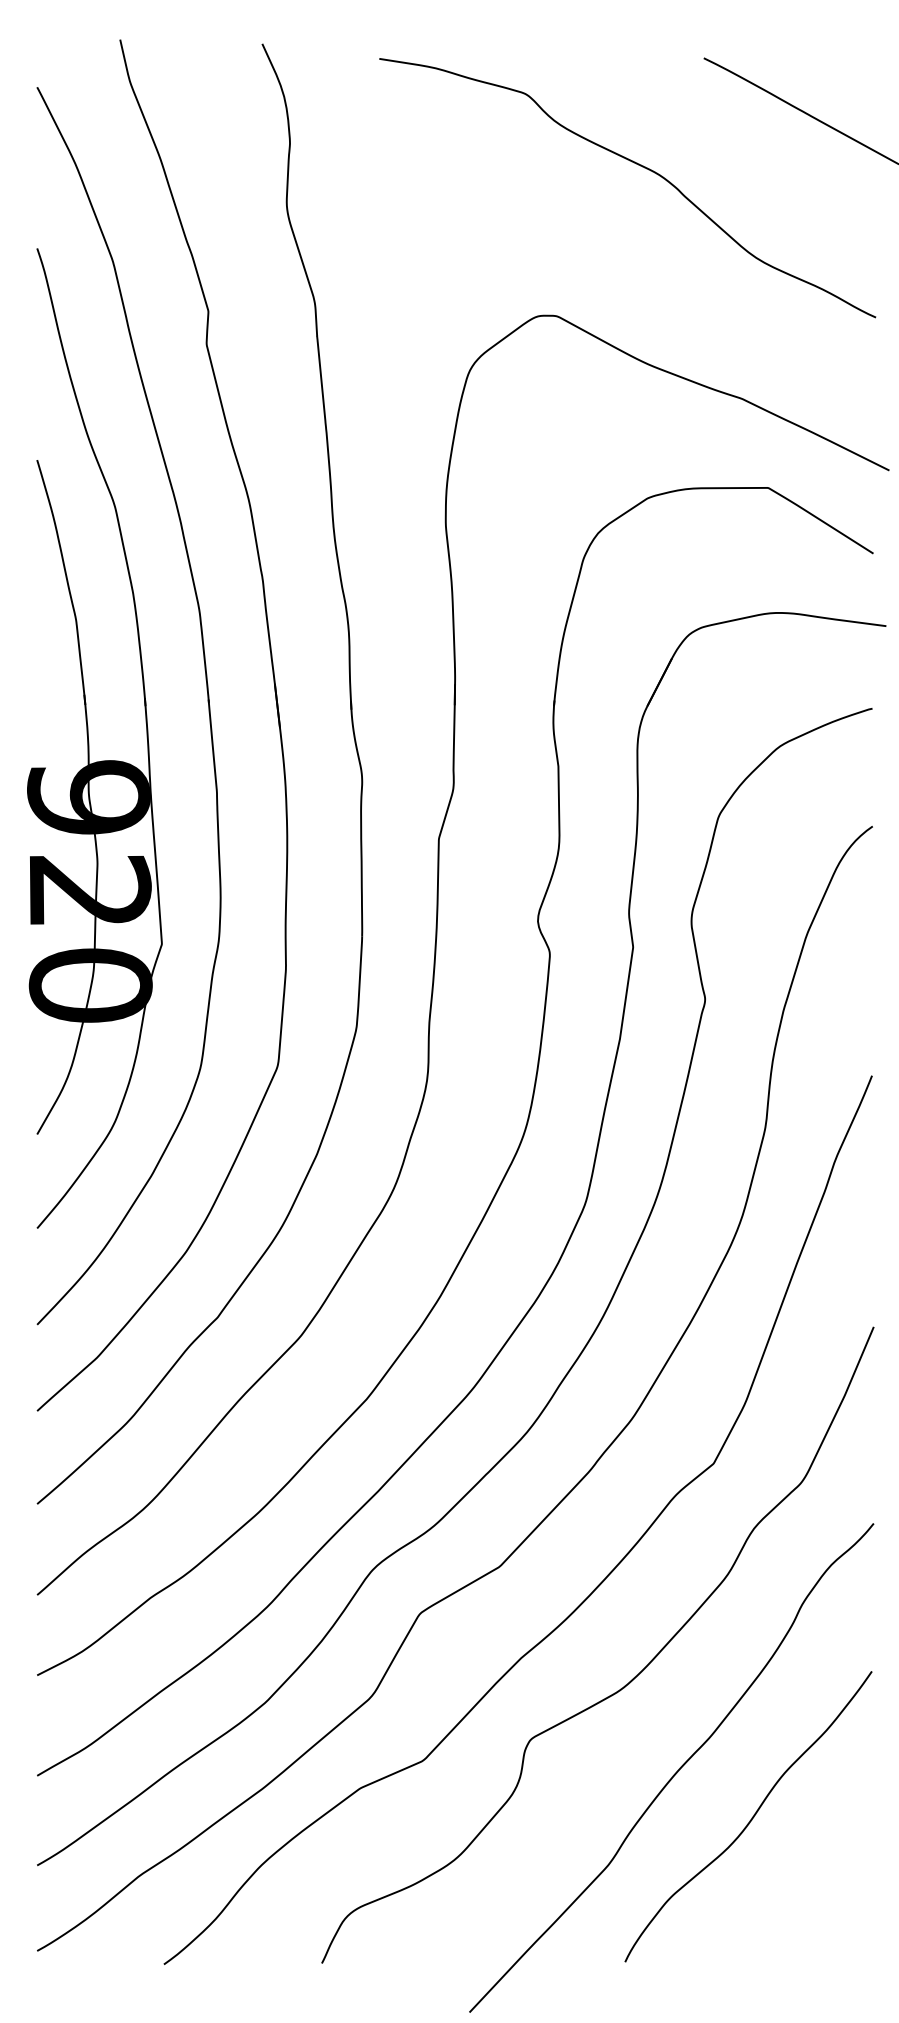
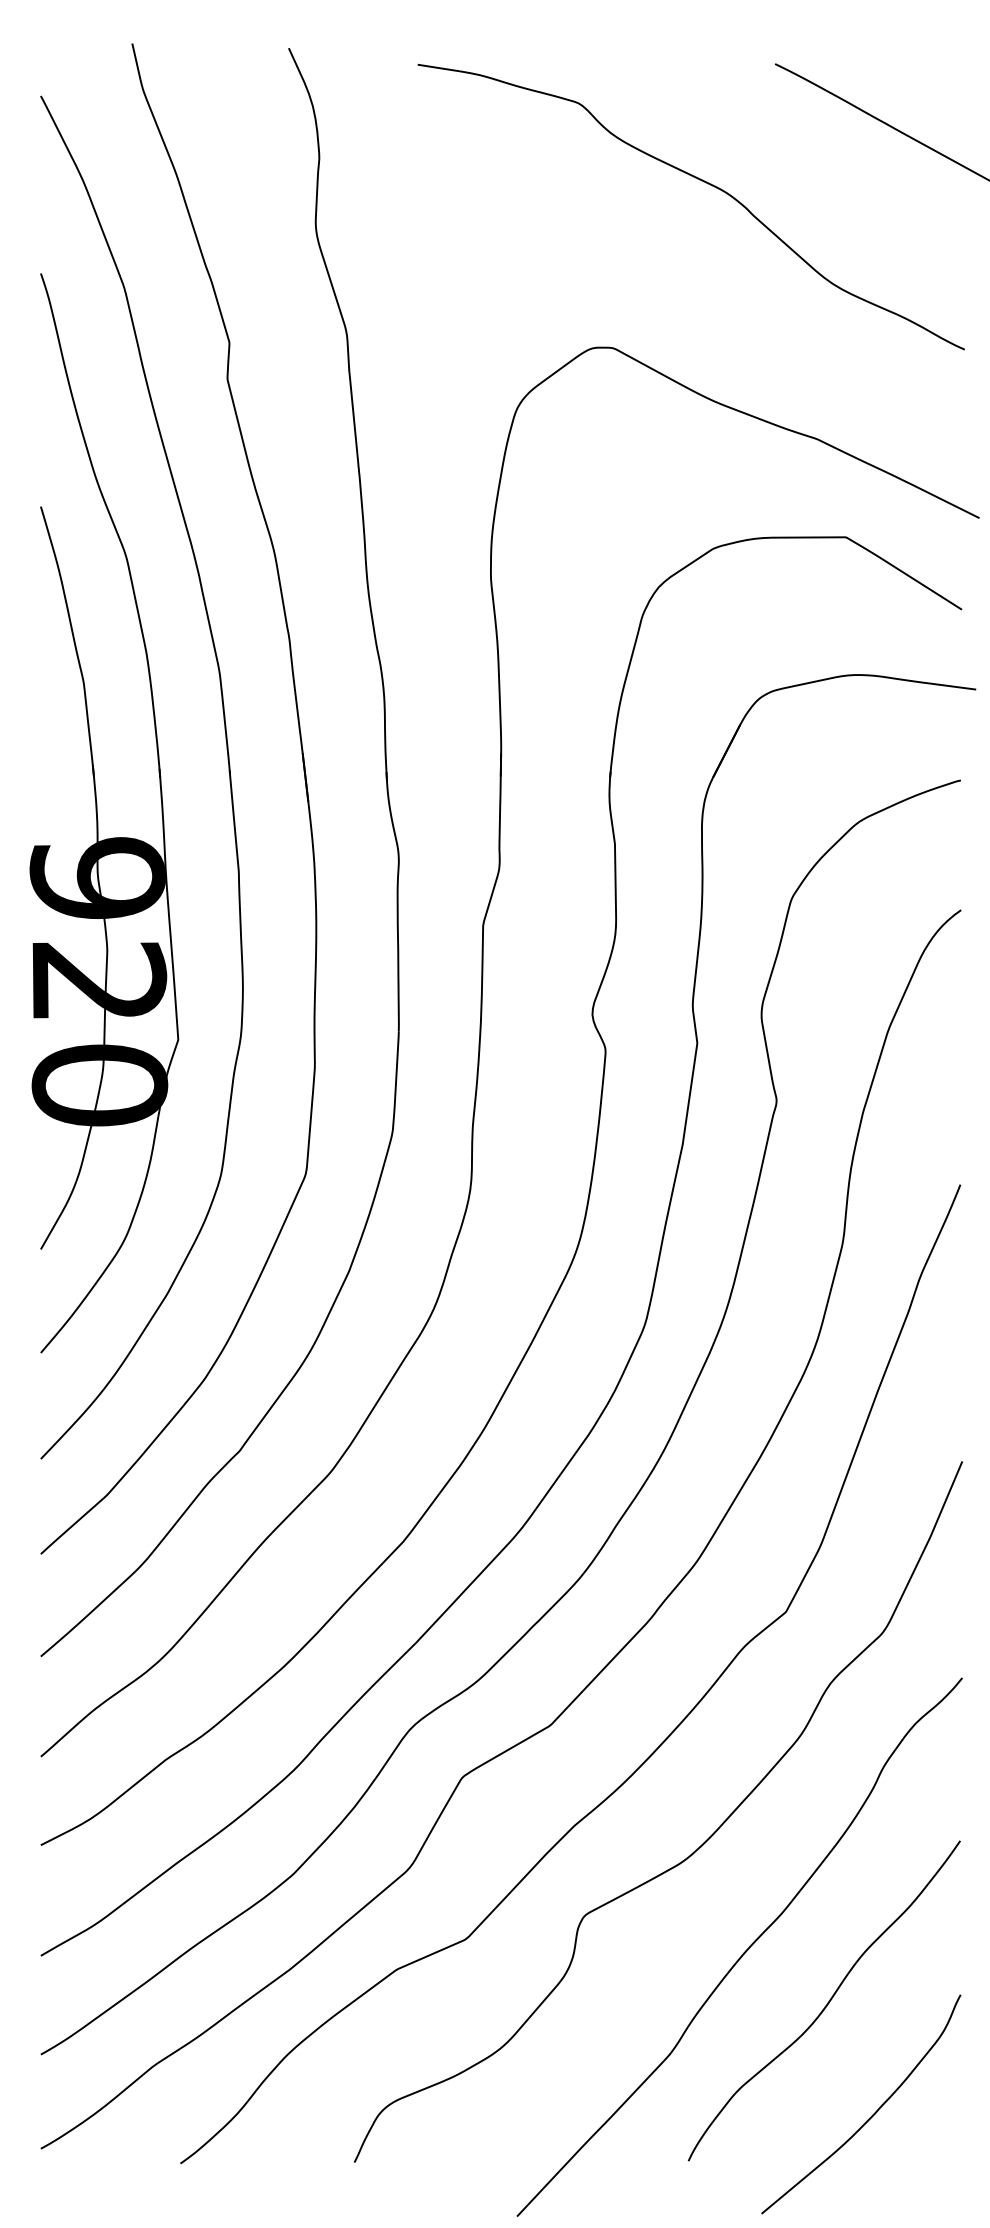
curve: (792, 1919) -> (872, 2114), added

